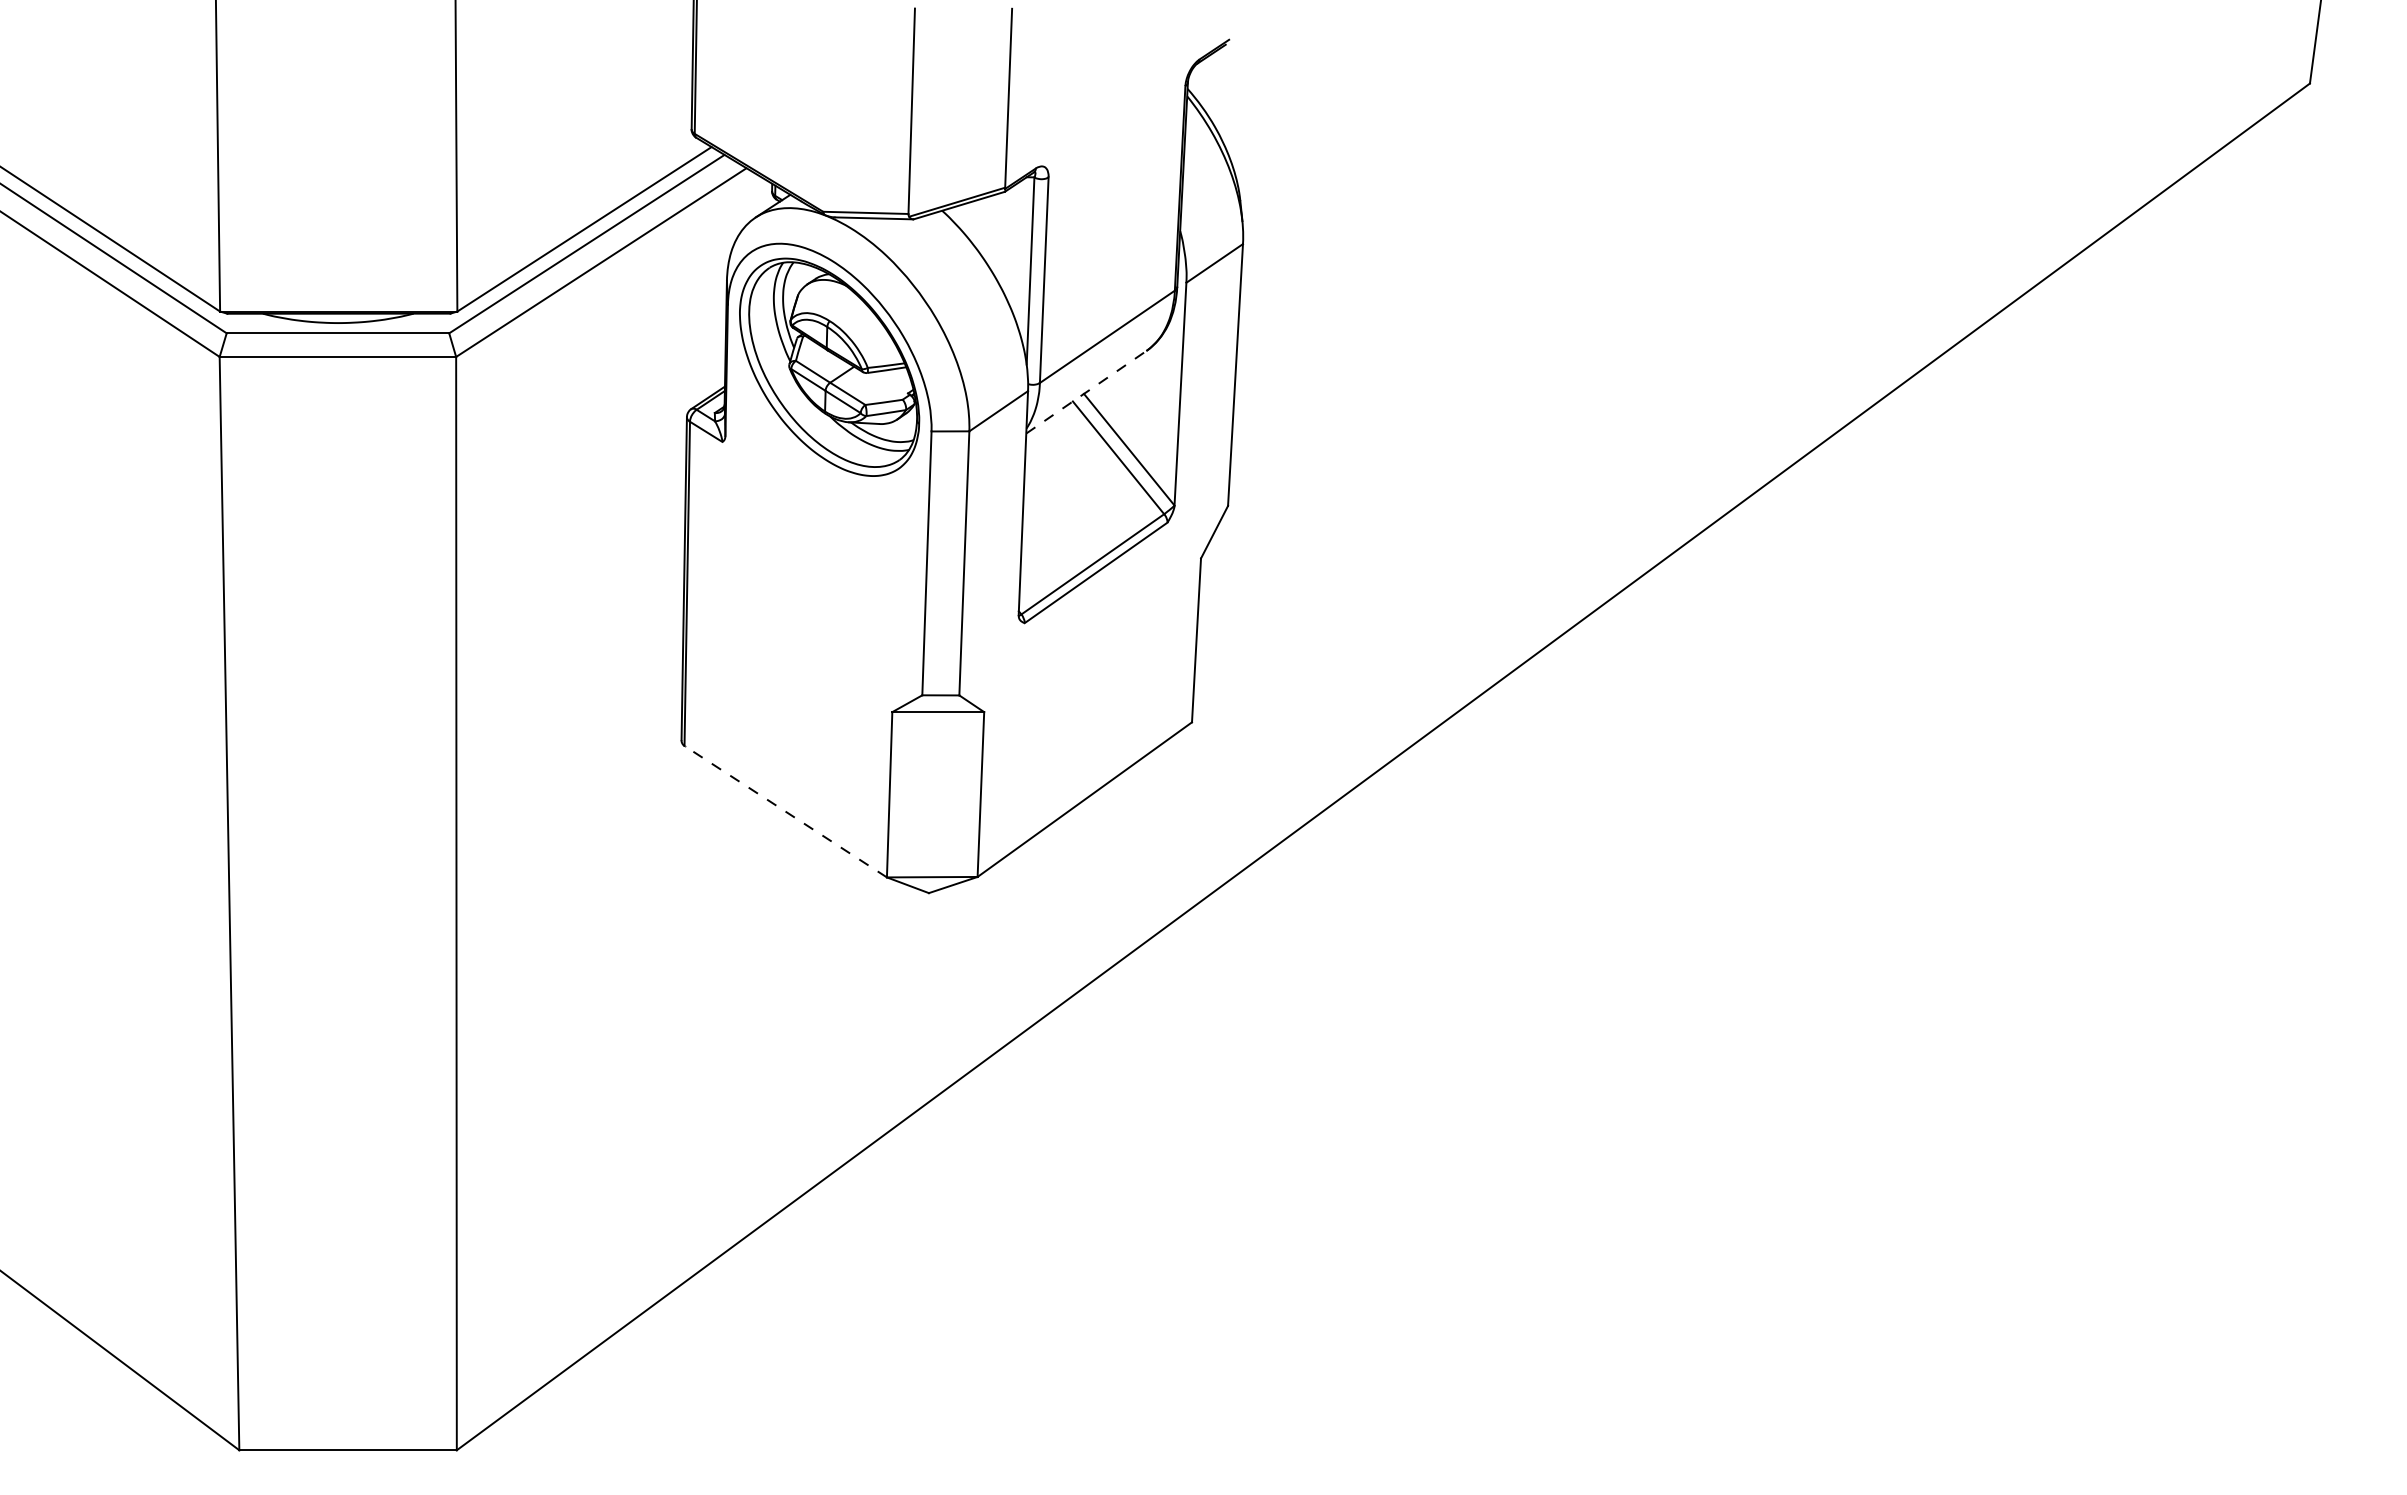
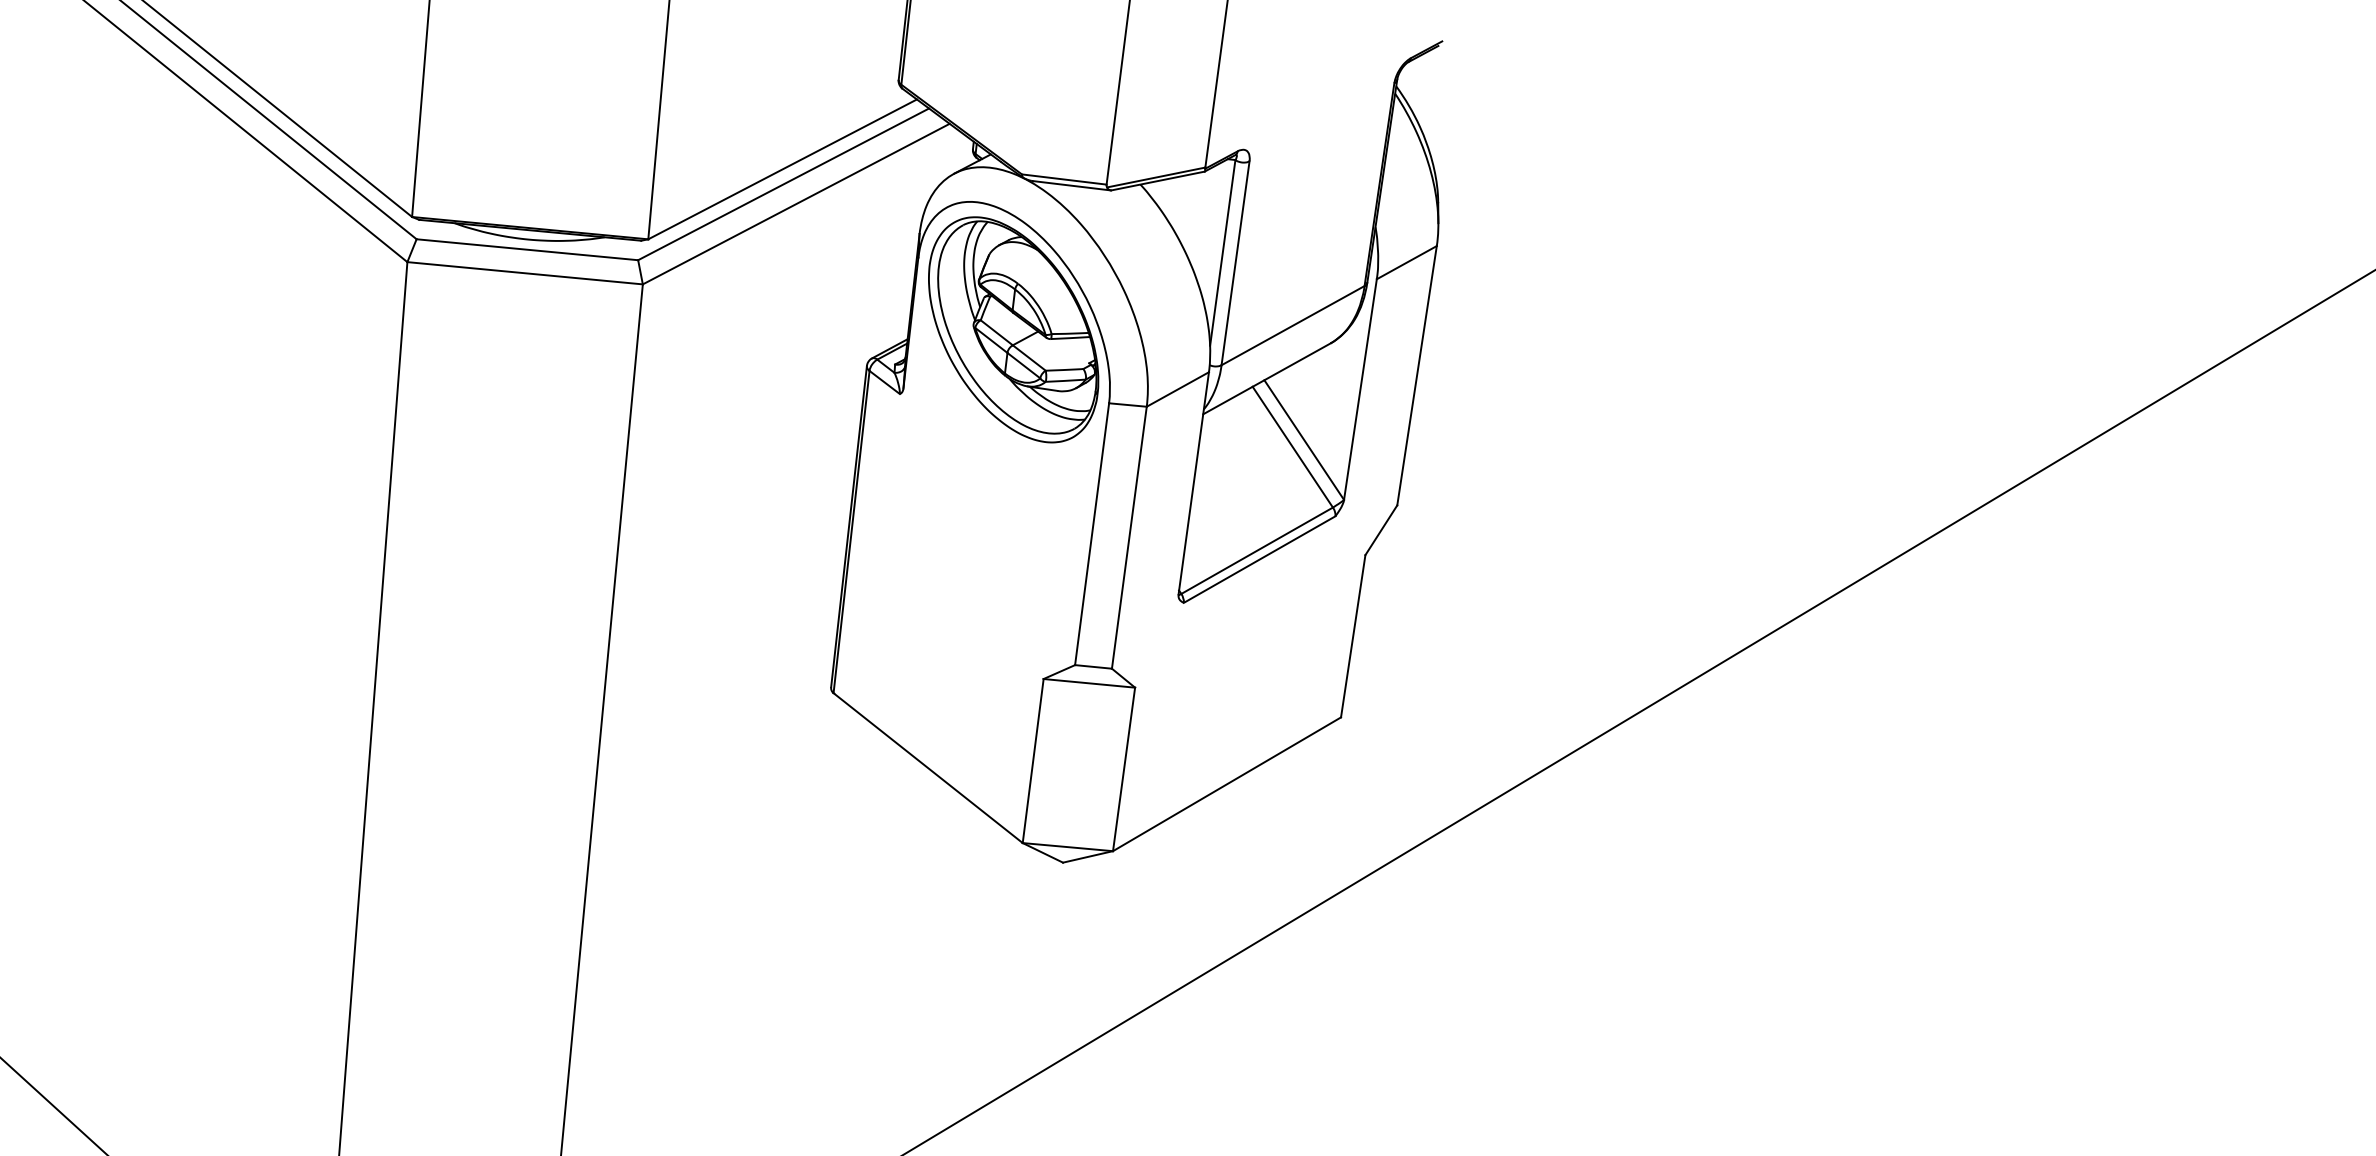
line: (1086, 392) -> (1267, 379), dashed -> solid
line: (785, 811) -> (927, 767), dashed -> solid

